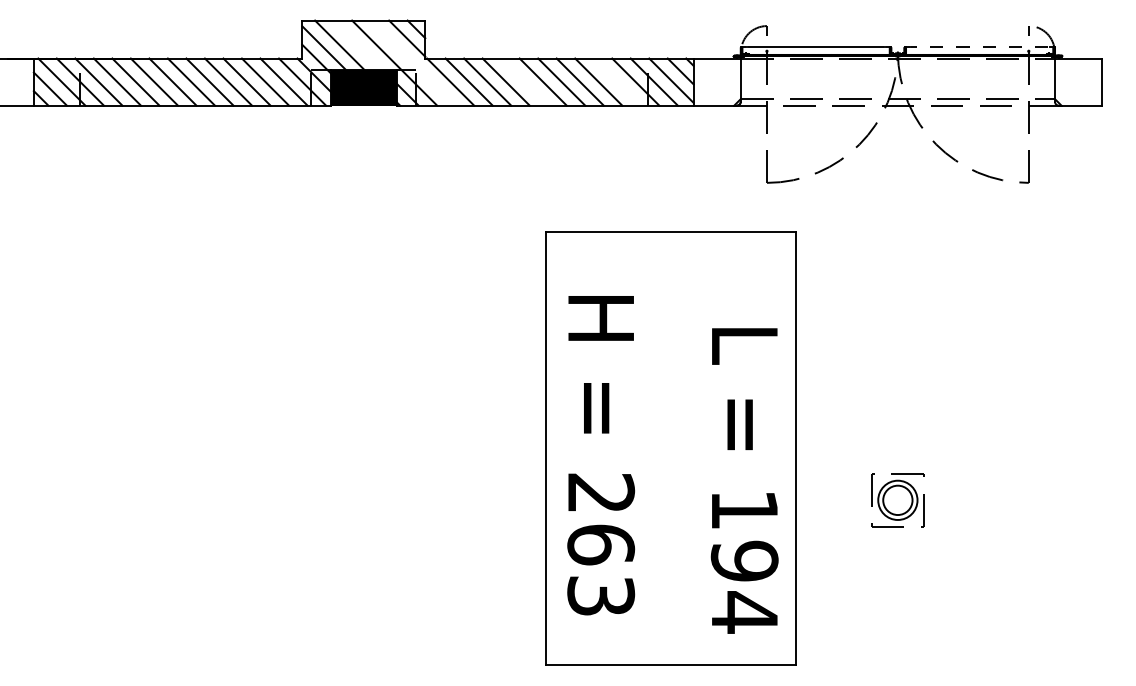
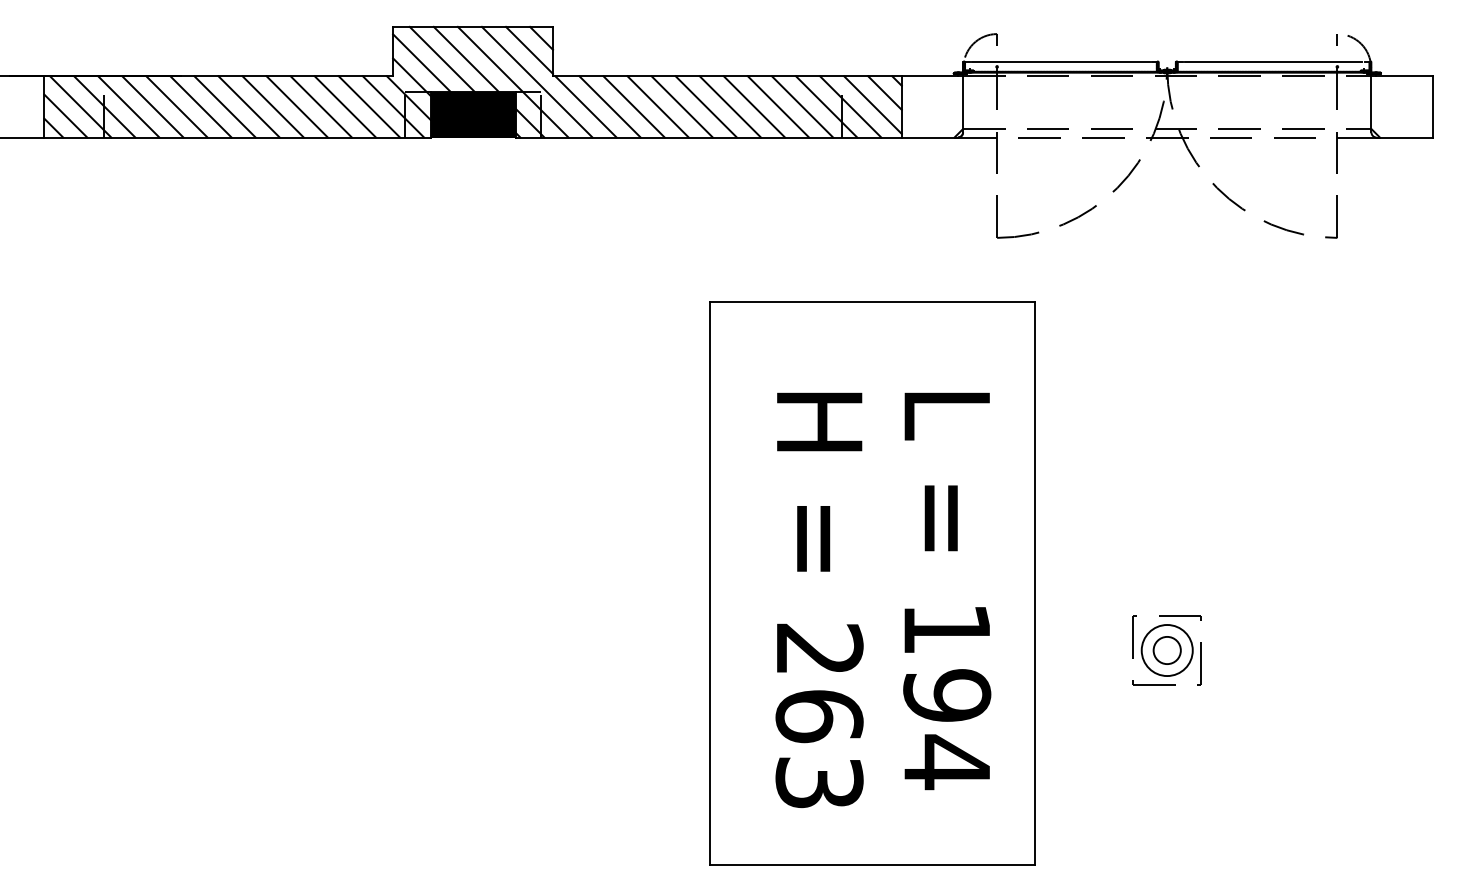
line: (357, 44) -> (465, 58), added
line: (979, 47) -> (1273, 61), dashed -> solid
line: (412, 62) -> (536, 81), added
line: (524, 81) -> (681, 106), added
line: (617, 81) -> (802, 106), added
text: (601, 455) -> (819, 600), moved
text: (744, 481) -> (947, 591), moved
circle: (897, 500) -> (1166, 650), size x0.71

